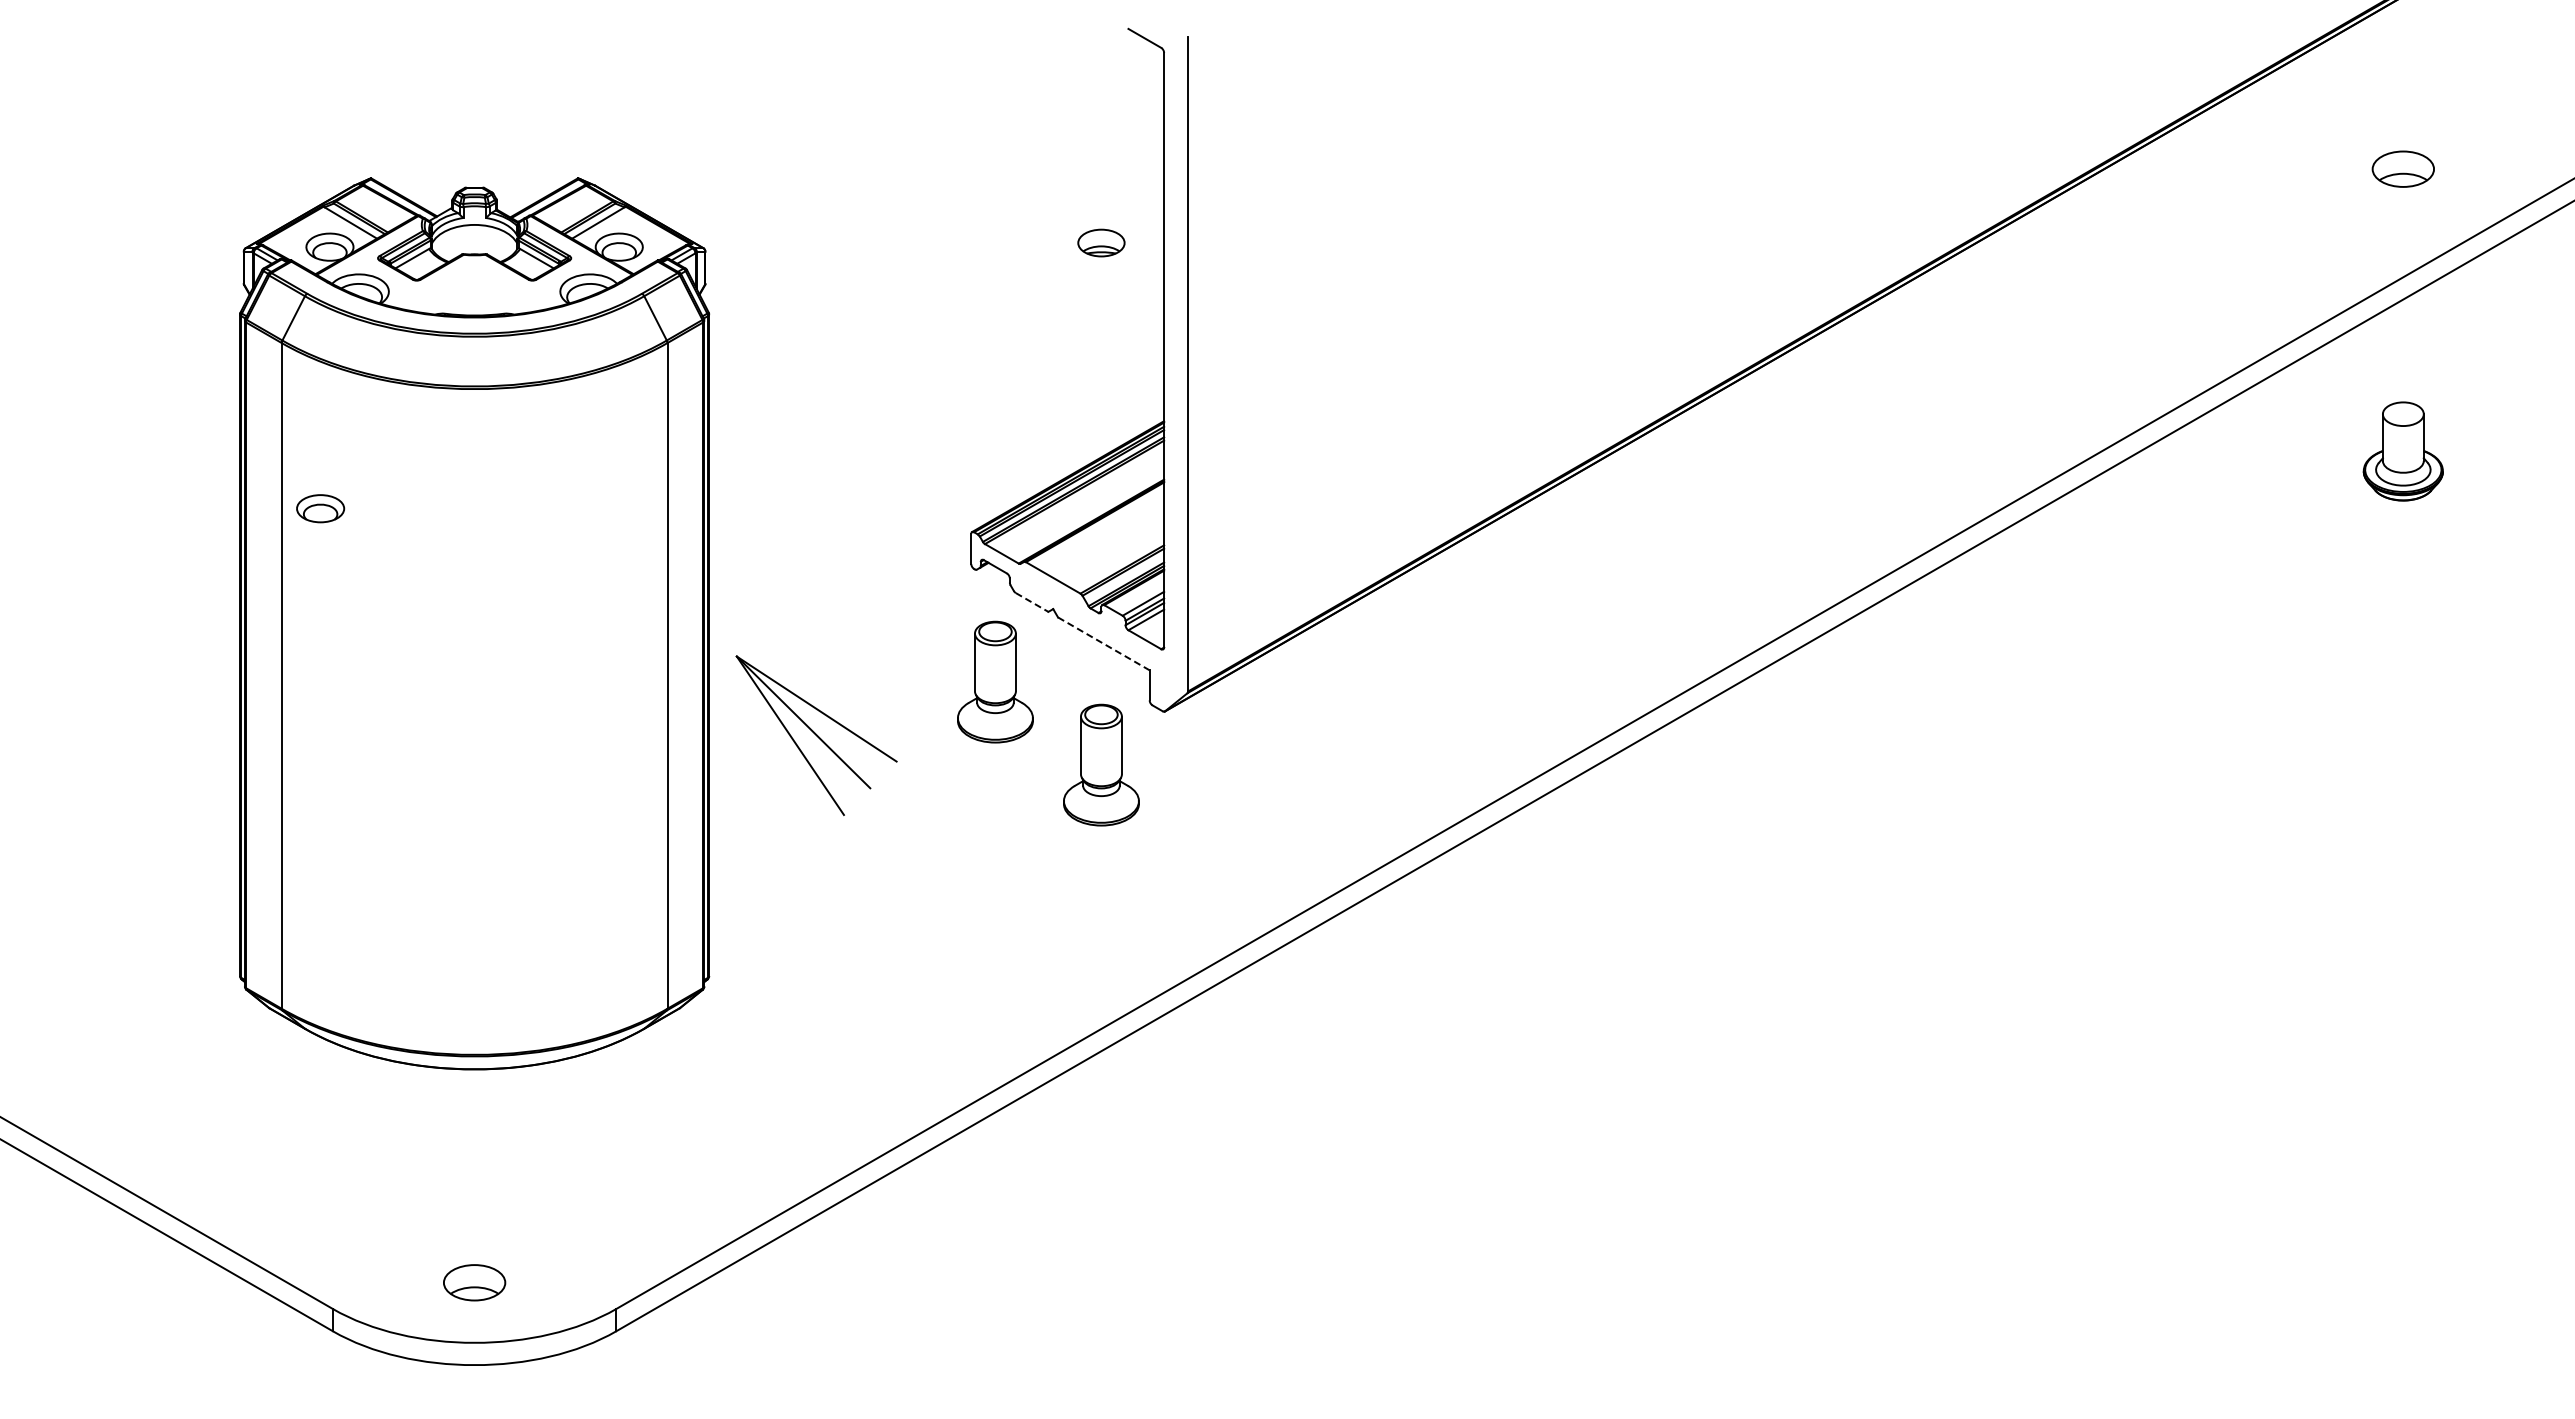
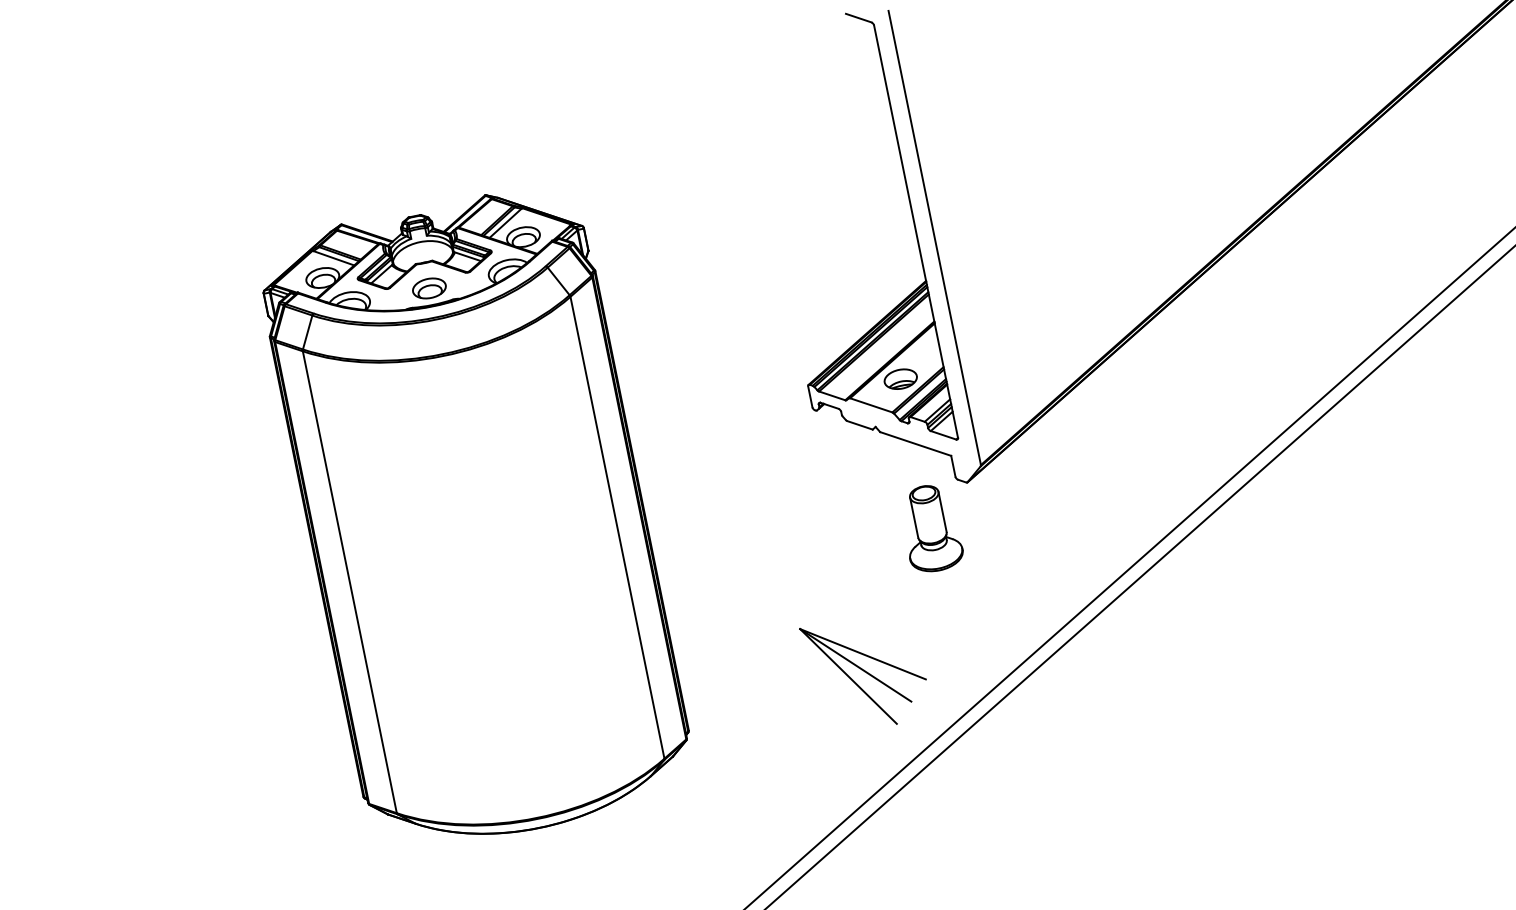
part: (1101, 242) -> (900, 378), moved
part: (320, 508) -> (429, 288), moved
line: (1032, 602) -> (860, 425), dashed -> solid
line: (1103, 643) -> (915, 443), dashed -> solid
part: (995, 681) -> (845, 485), removed
part: (816, 735) -> (866, 672), moved

